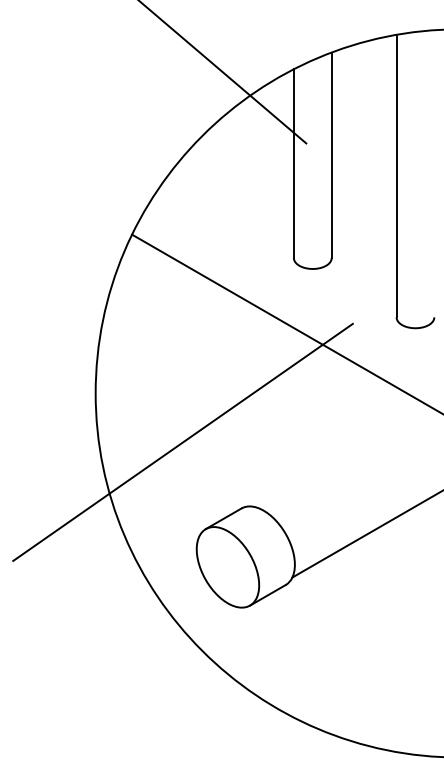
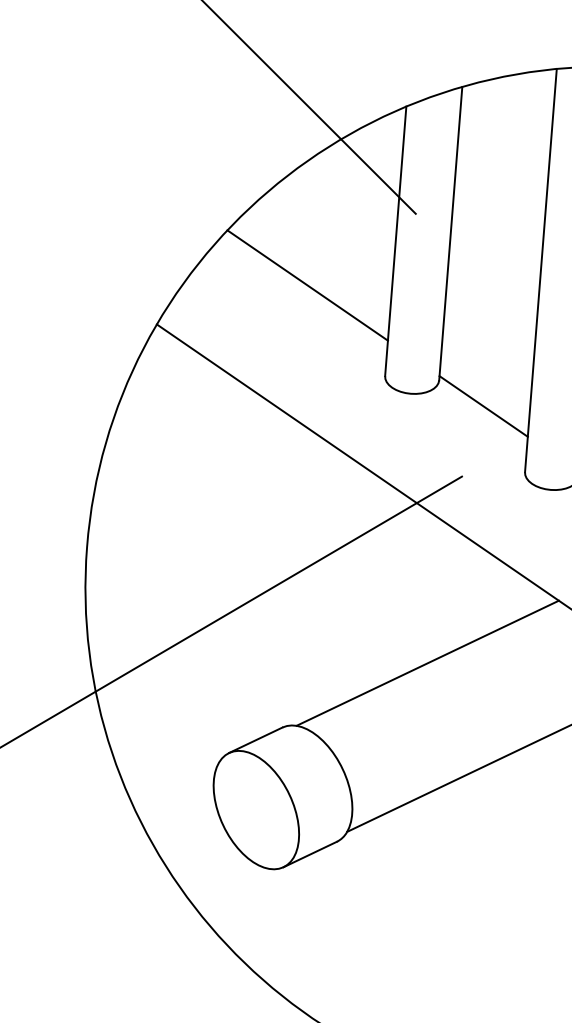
line: (234, 199) -> (307, 285), added
line: (363, 273) -> (482, 405), added
line: (339, 455) -> (428, 662), added

